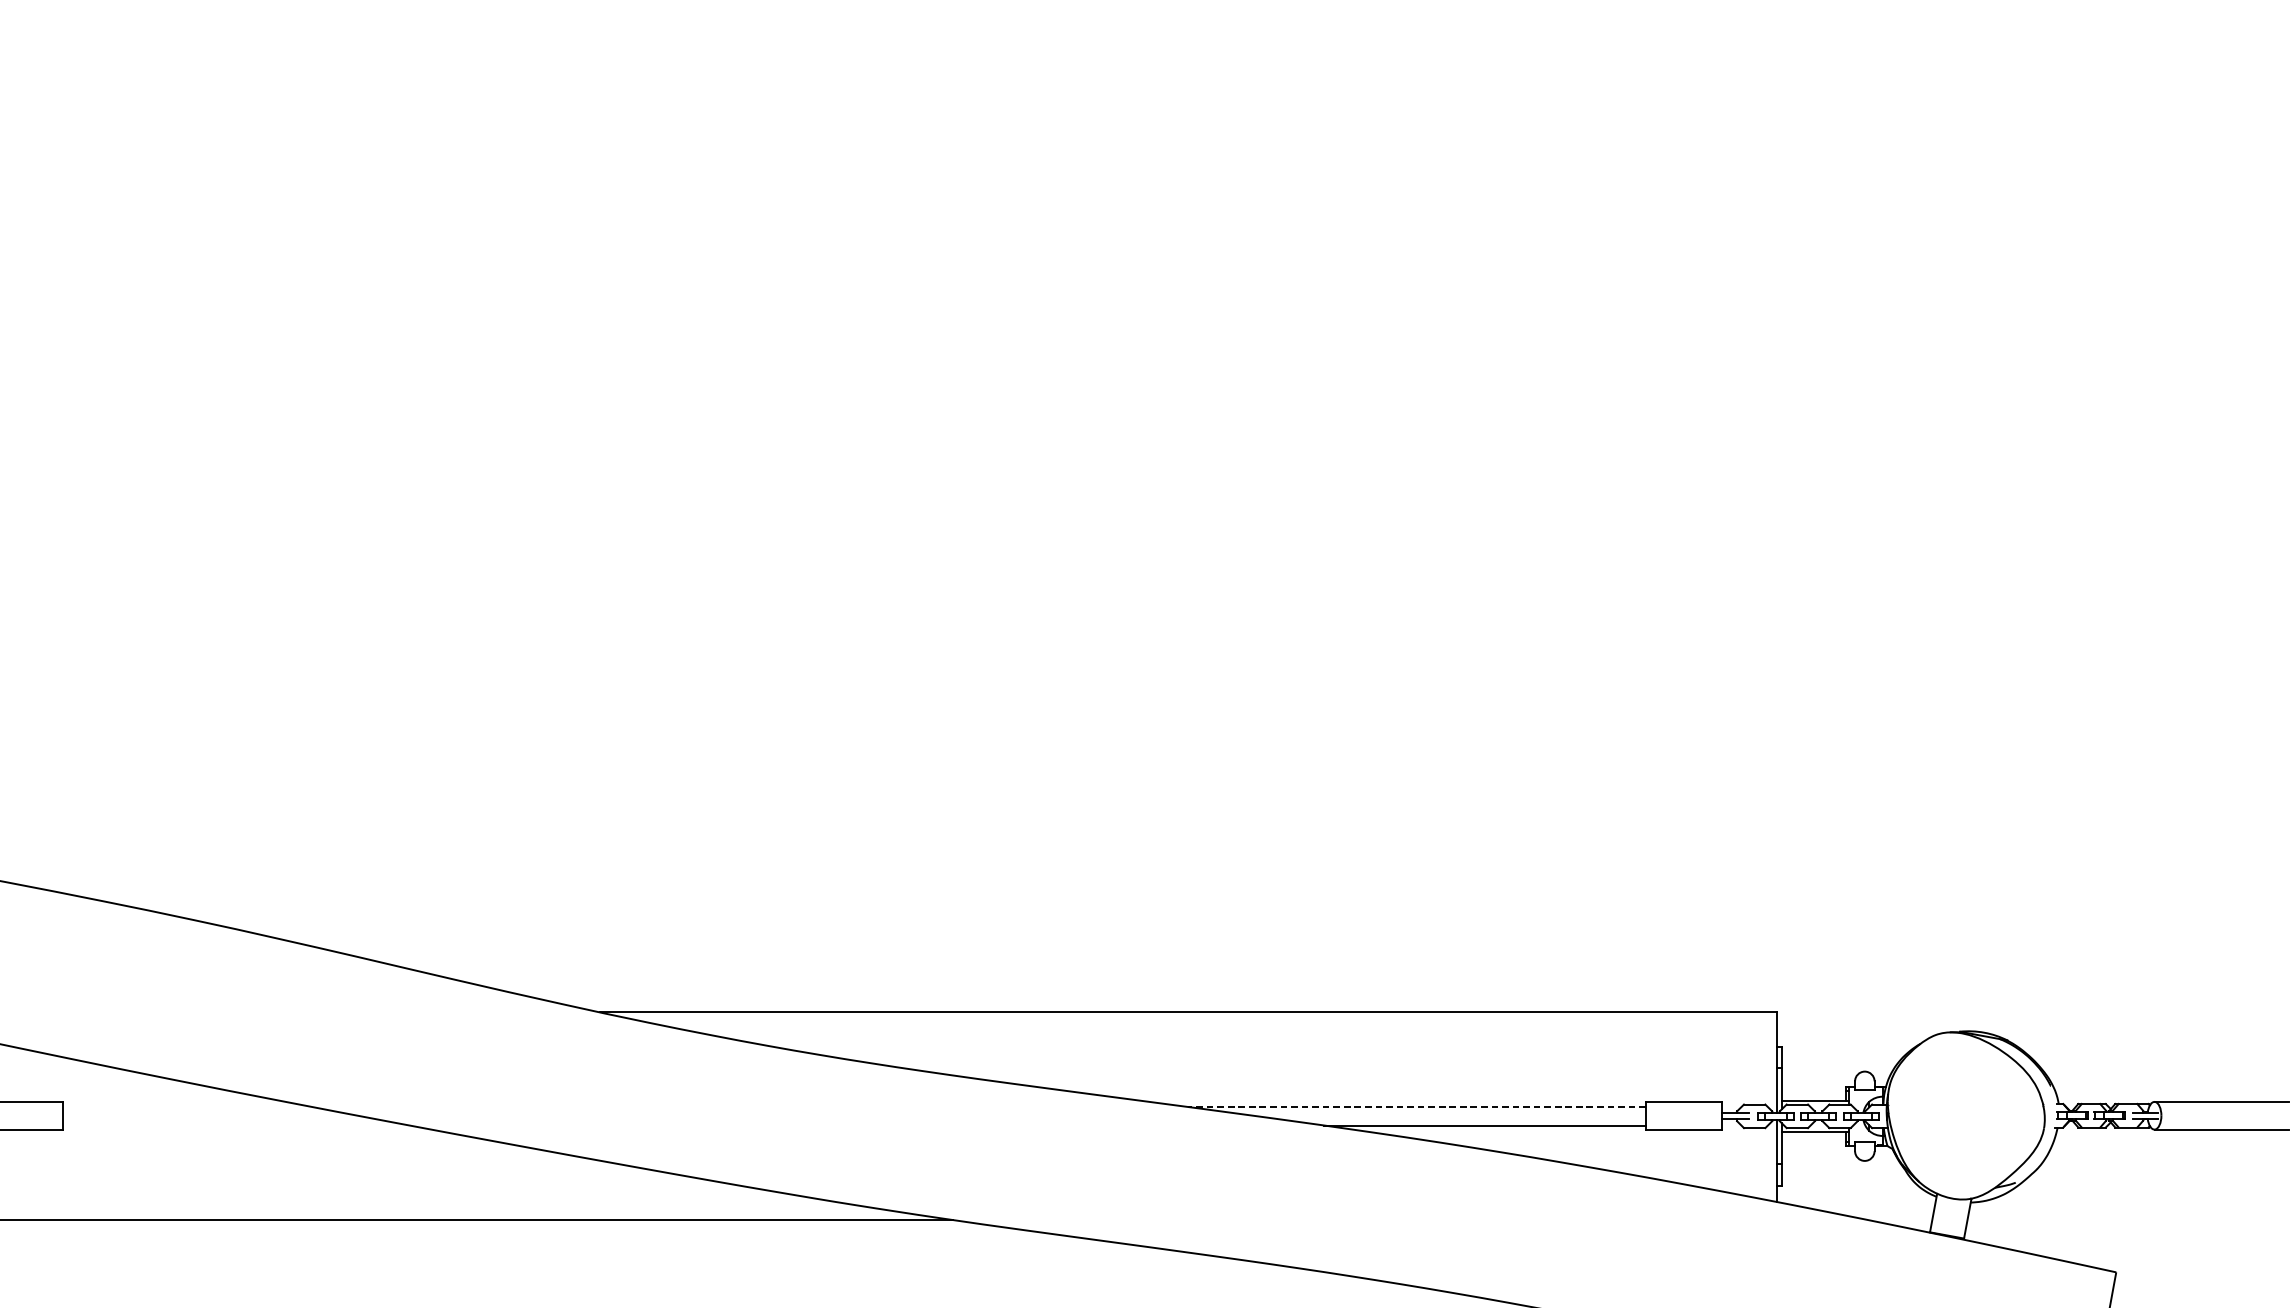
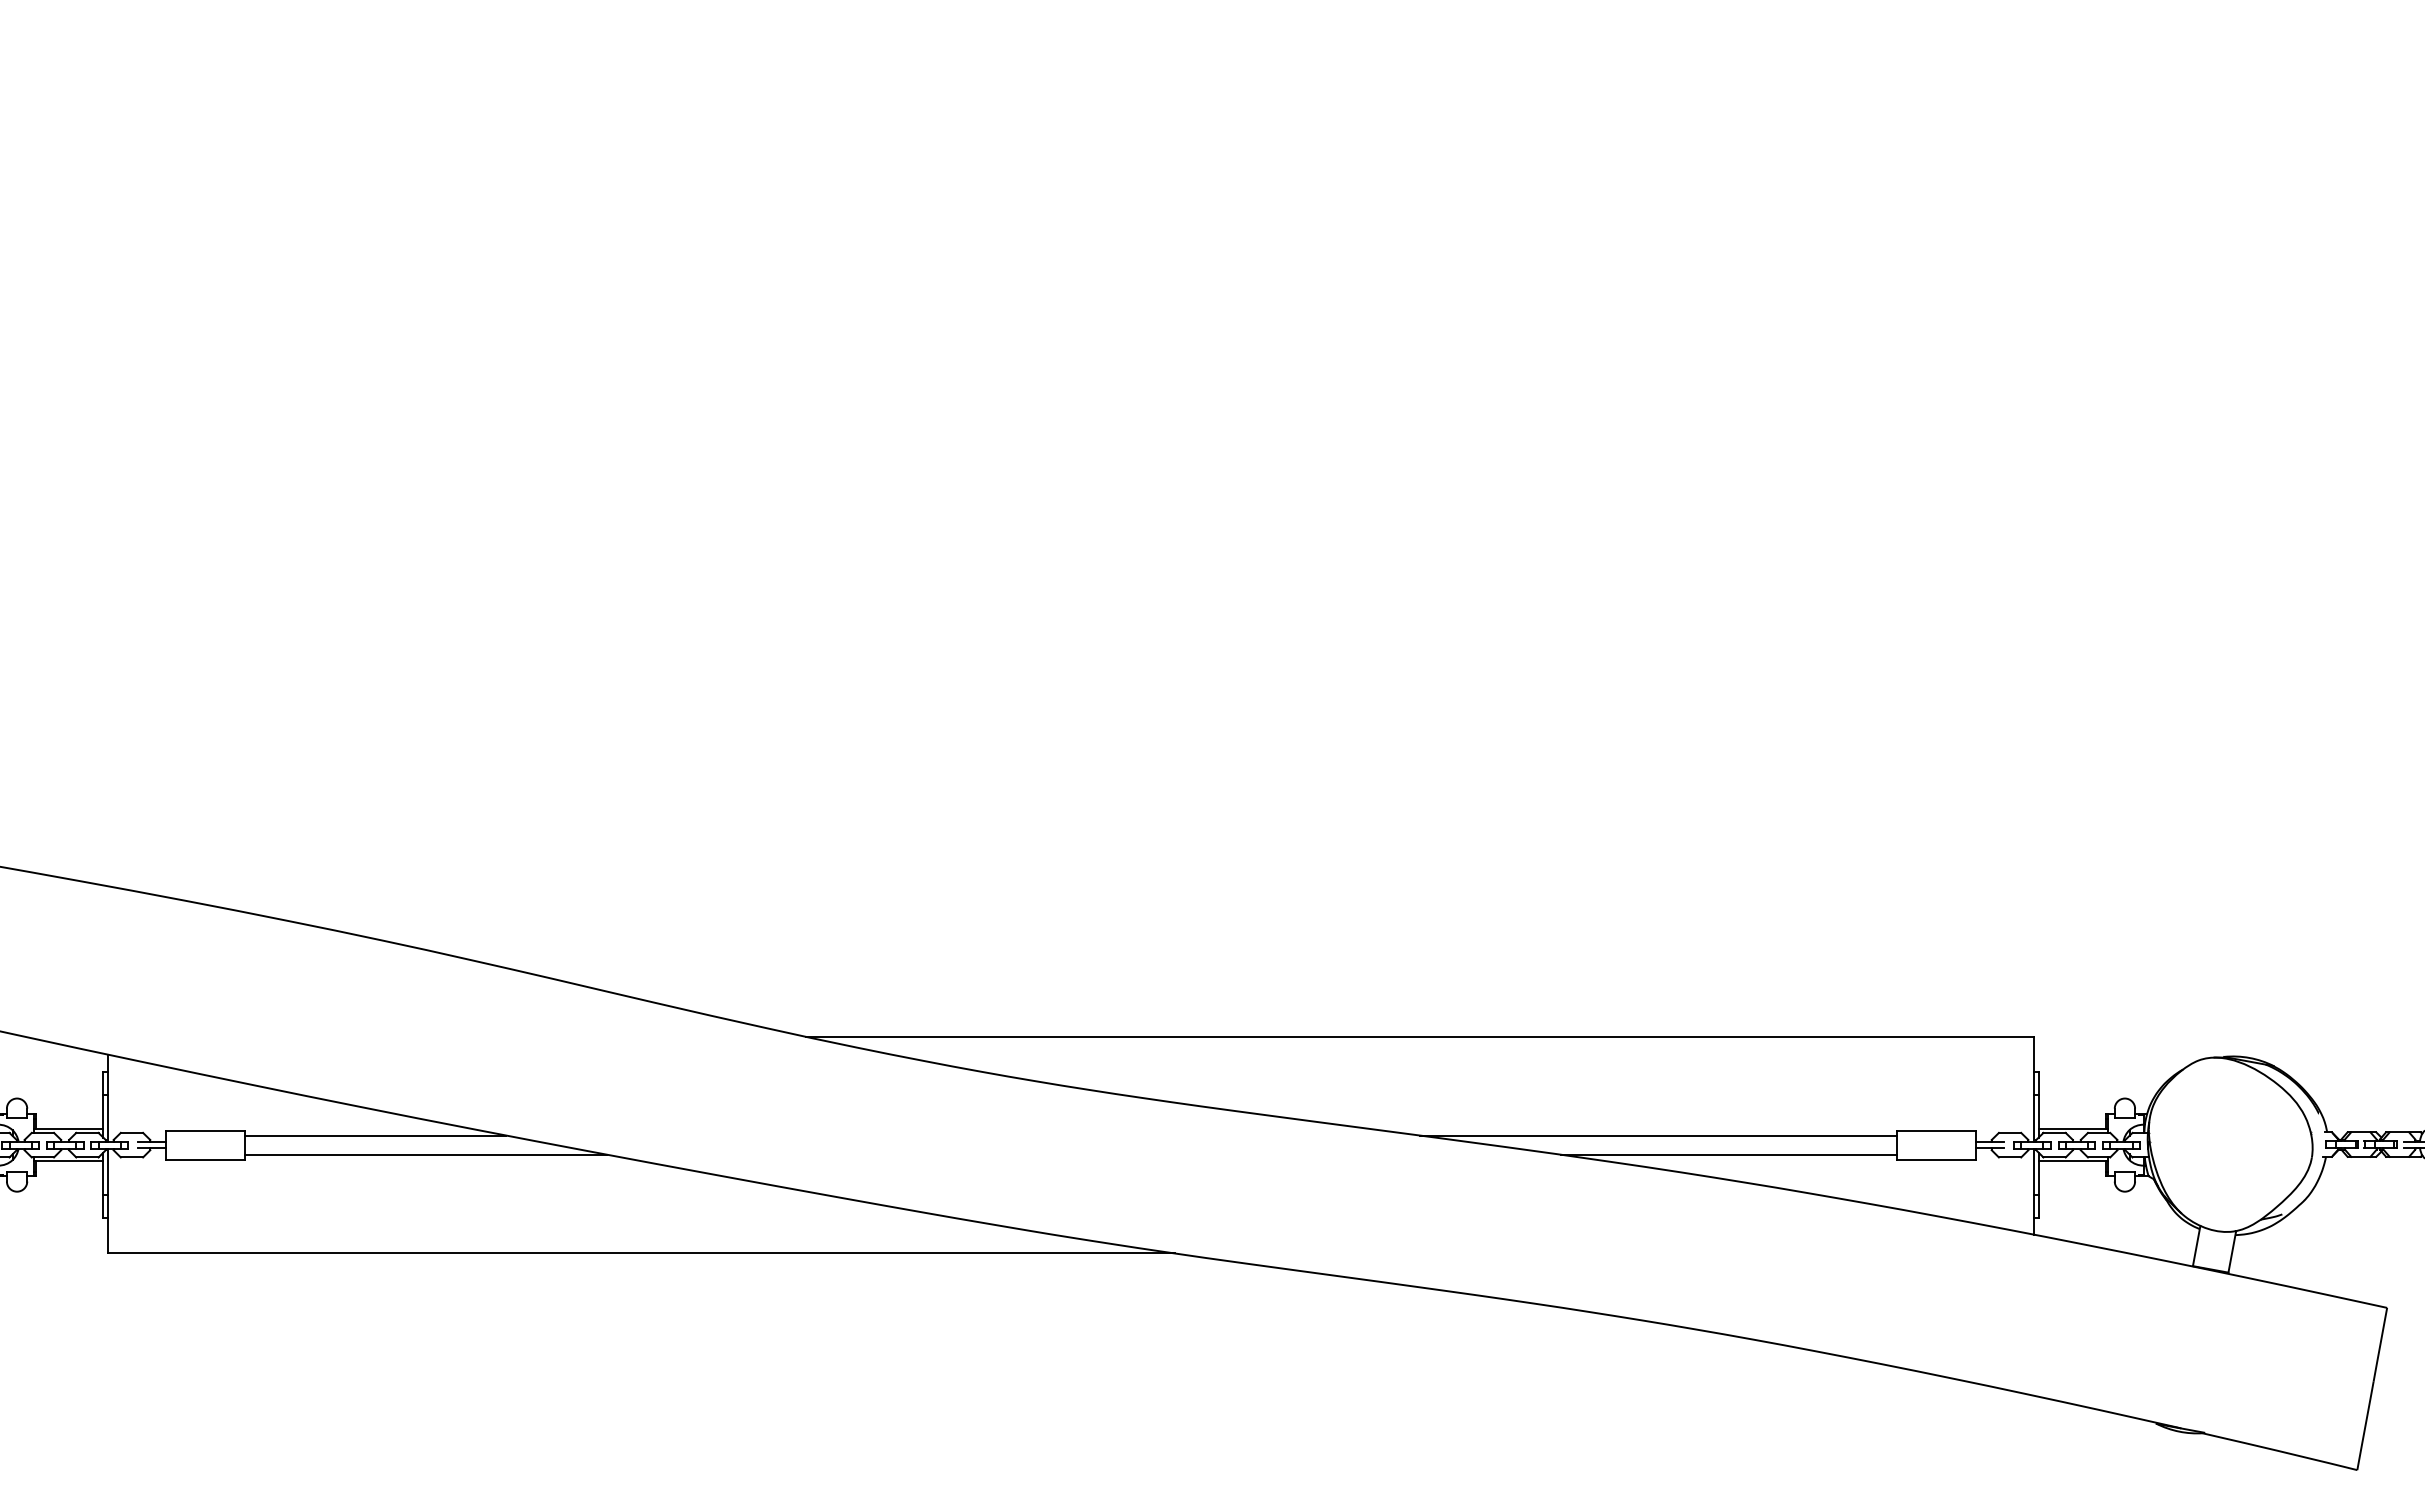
line: (187, 1107) -> (375, 1135), added
line: (1417, 1107) -> (1658, 1135), dashed -> solid
line: (236, 1125) -> (426, 1154), added

